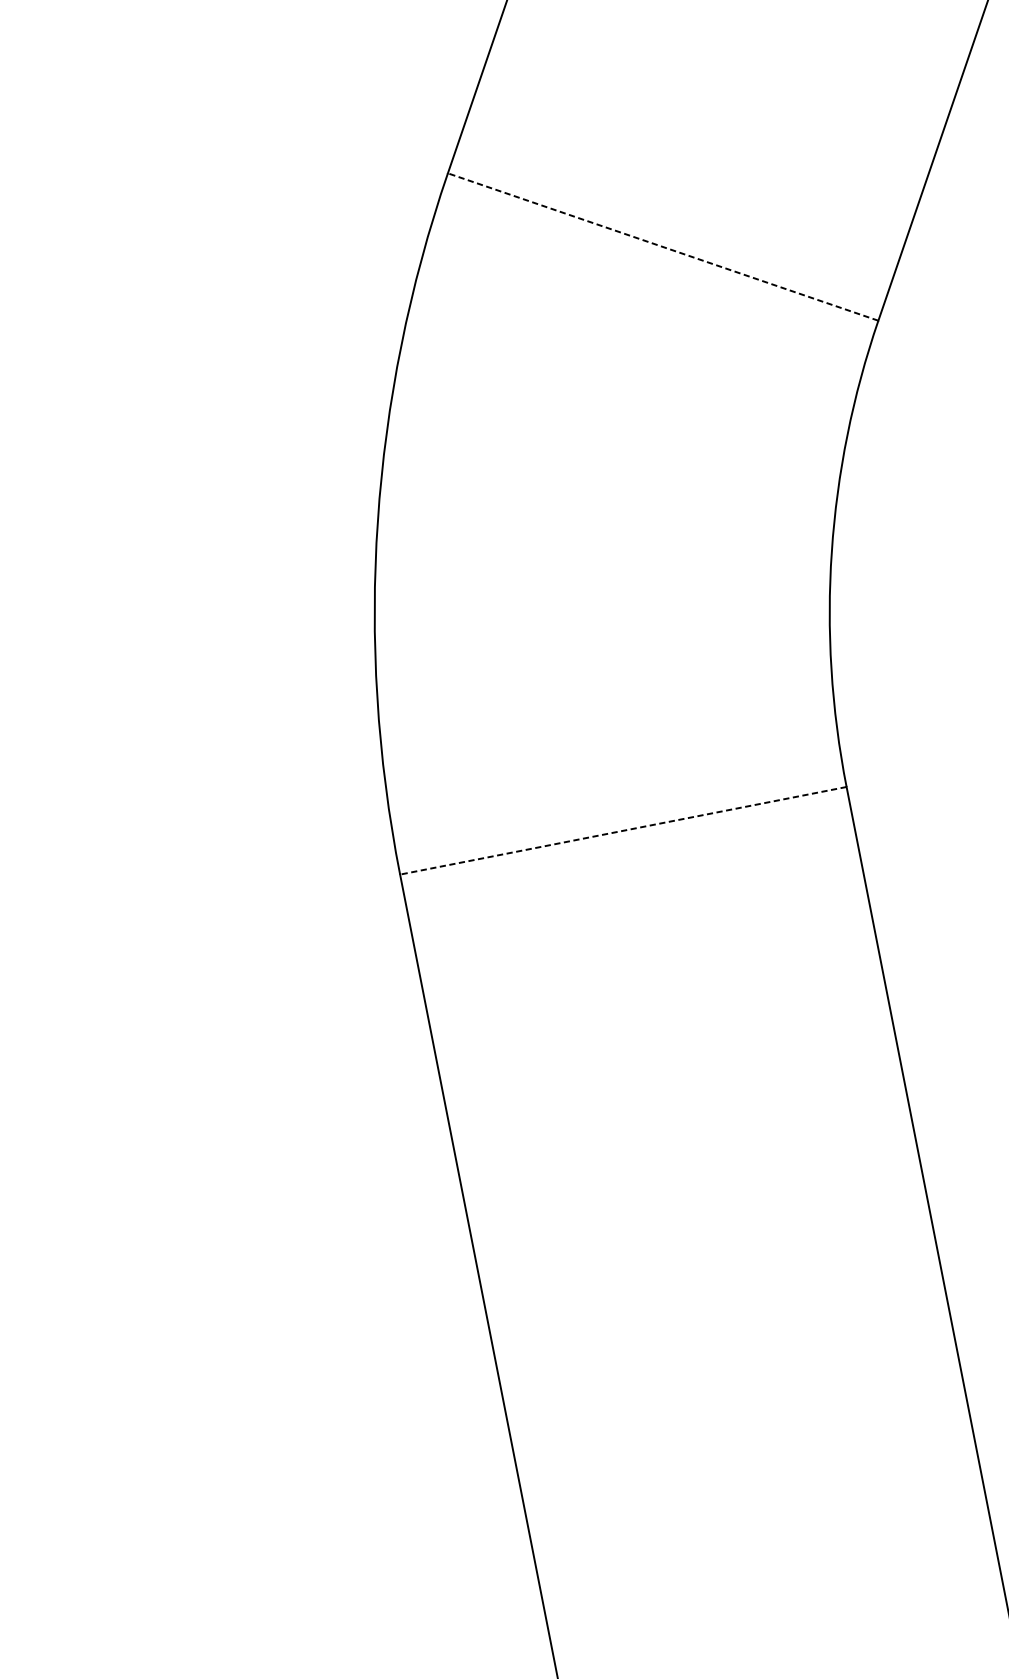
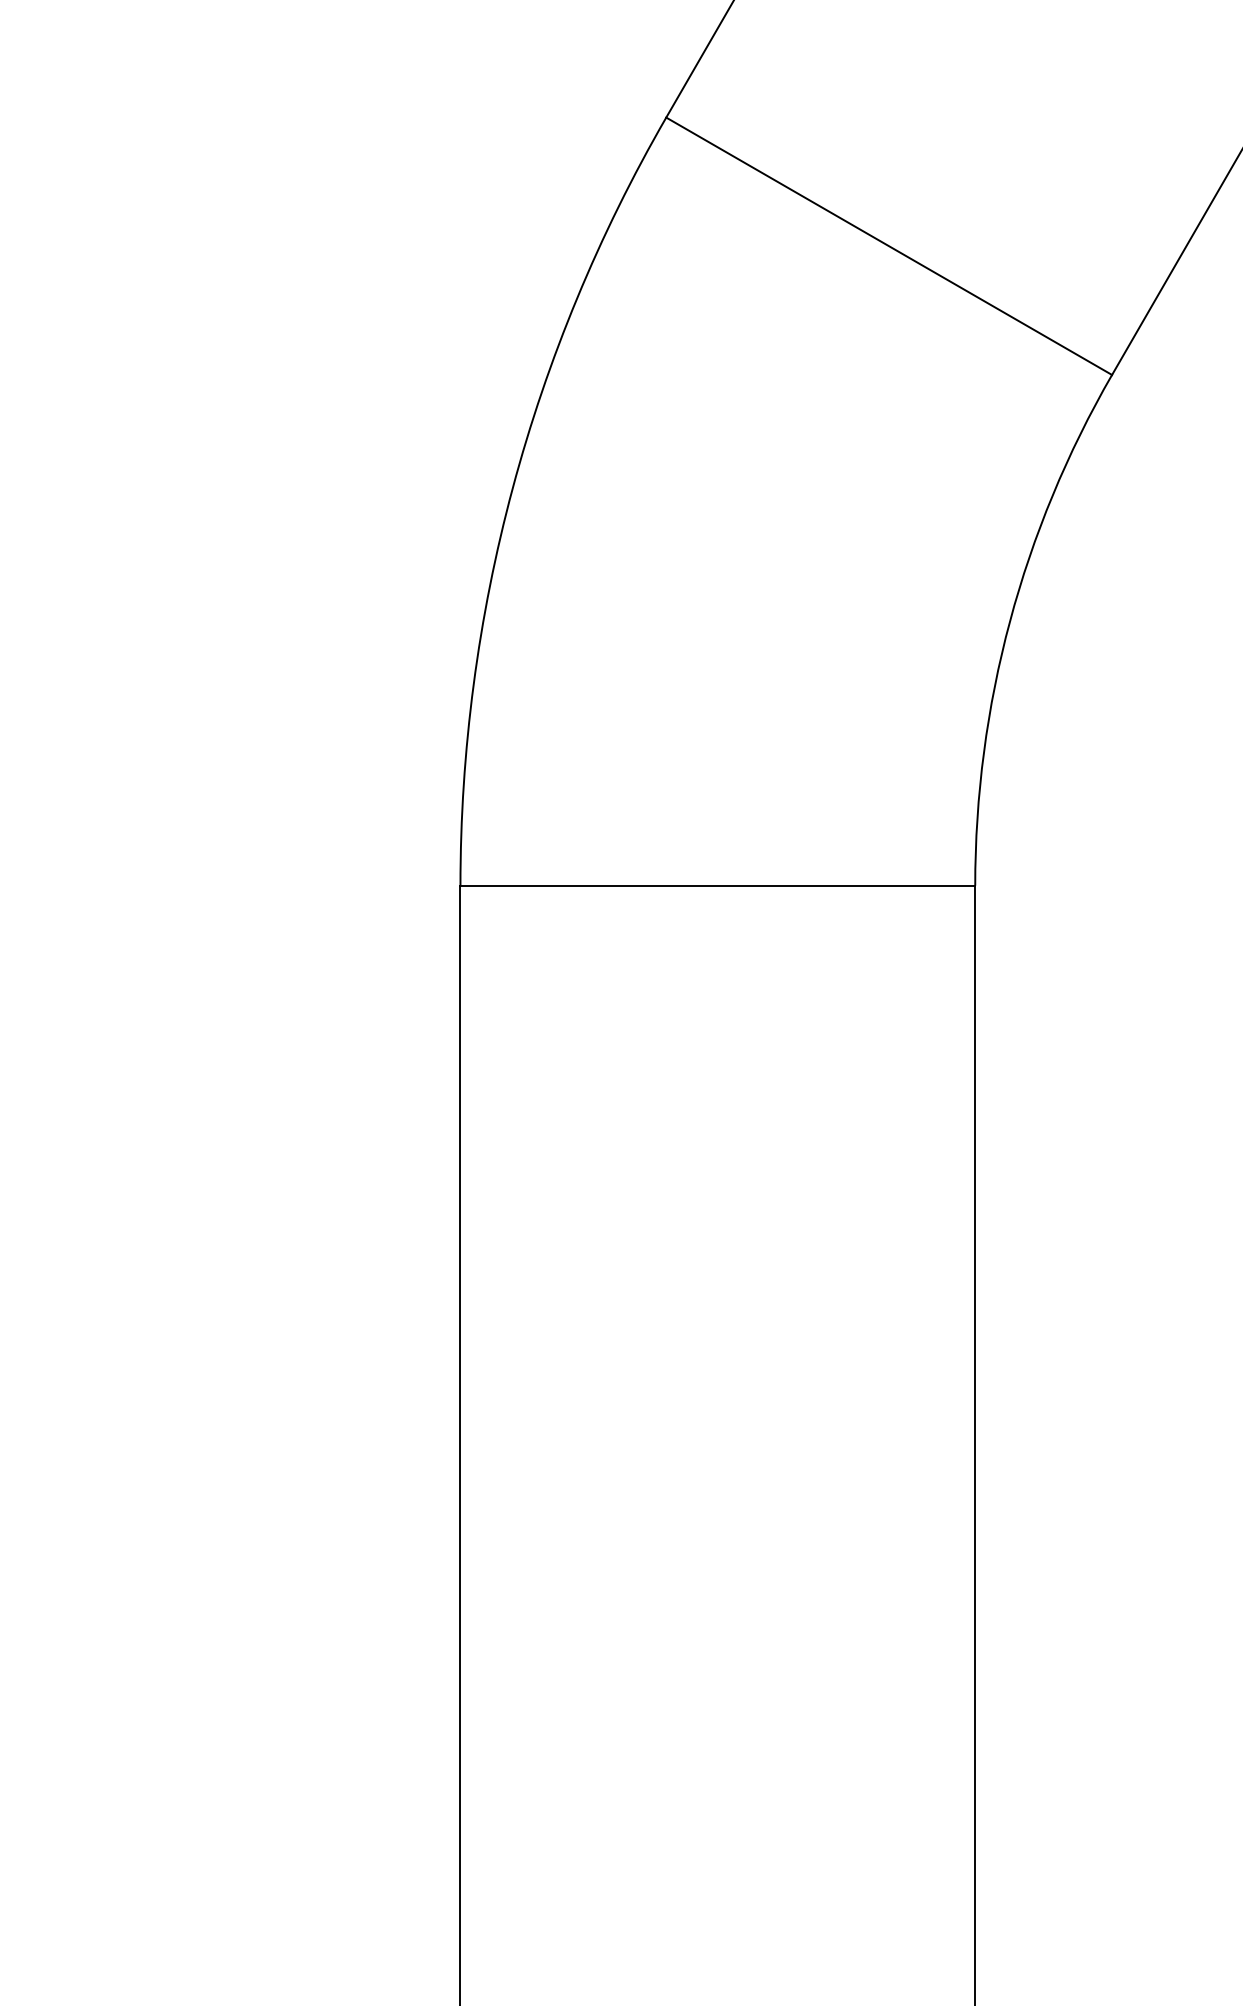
line: (662, 247) -> (888, 246), dashed -> solid
line: (623, 830) -> (717, 885), dashed -> solid

